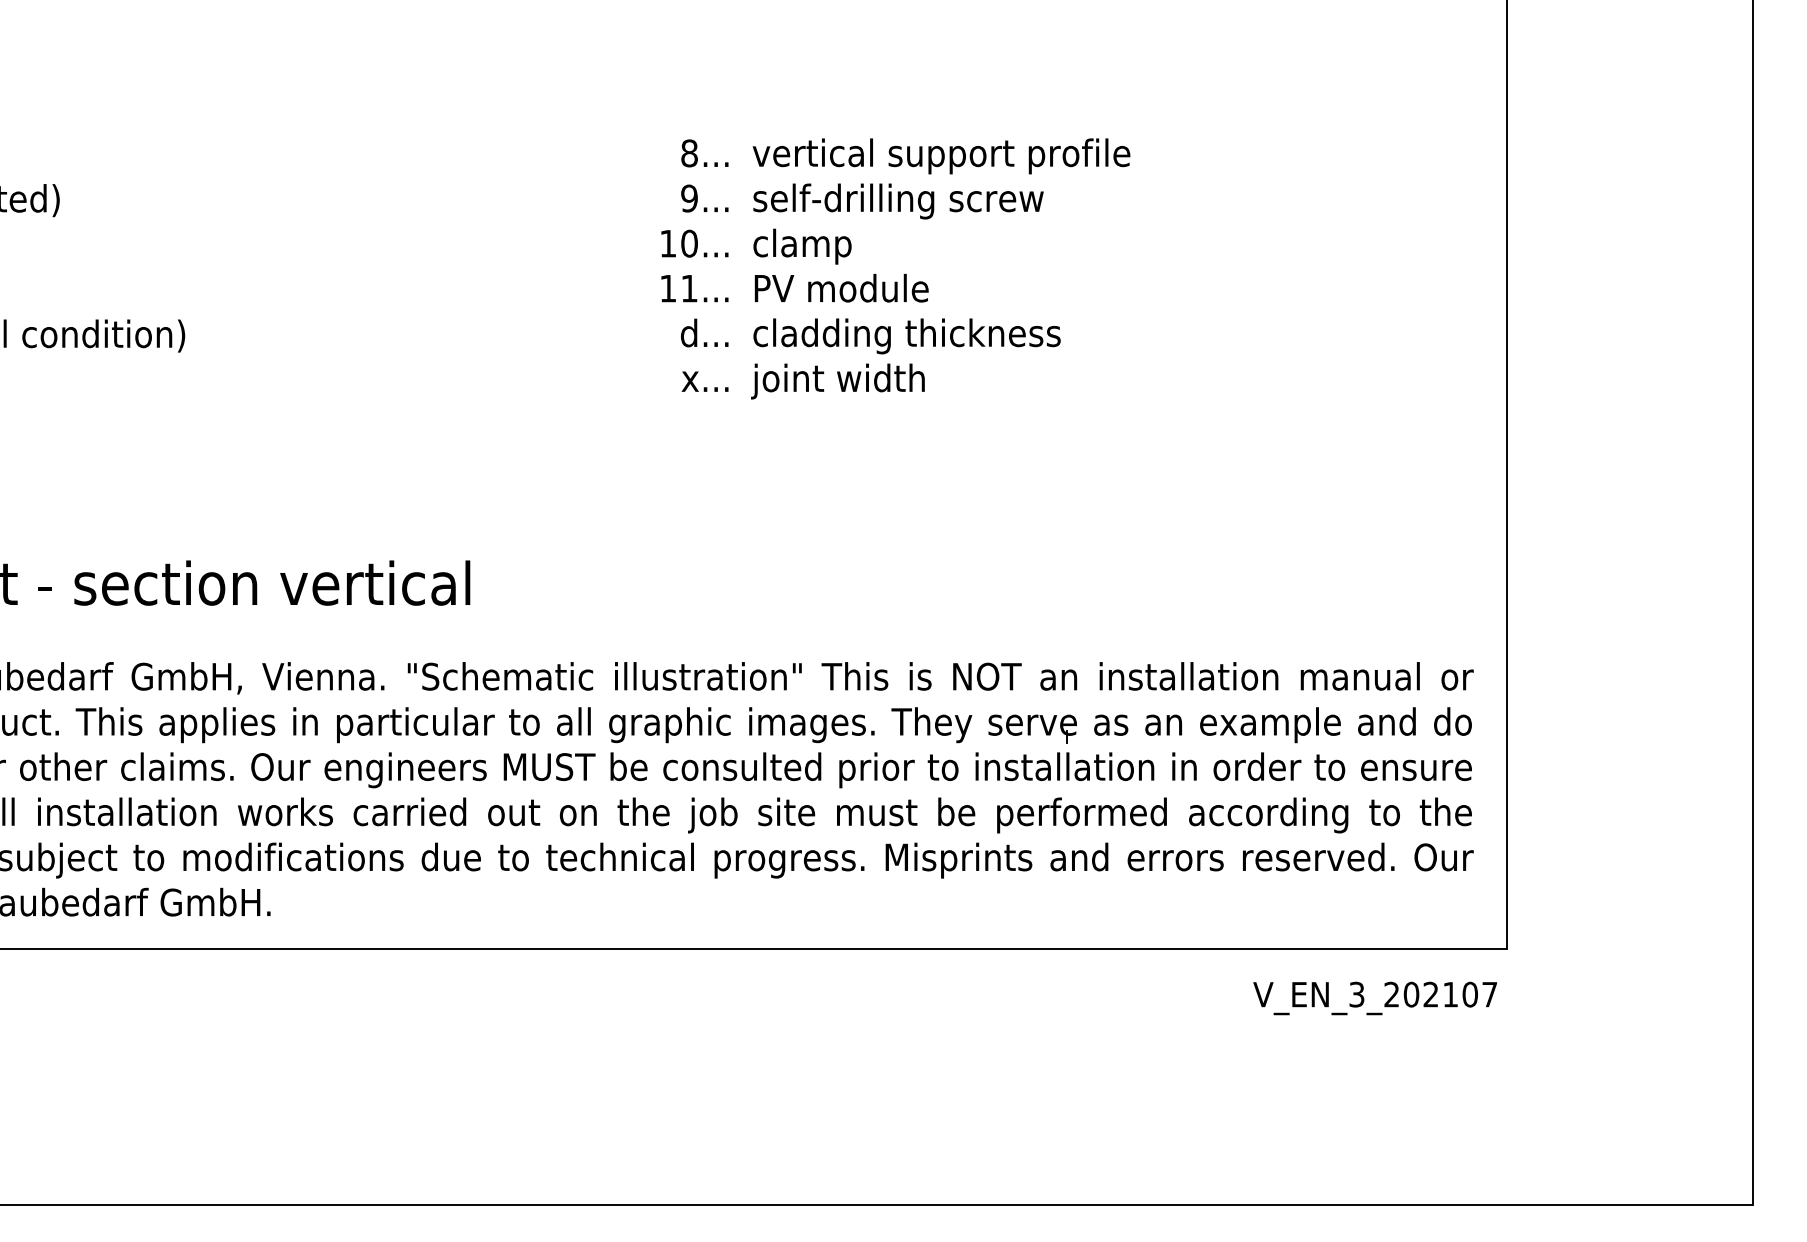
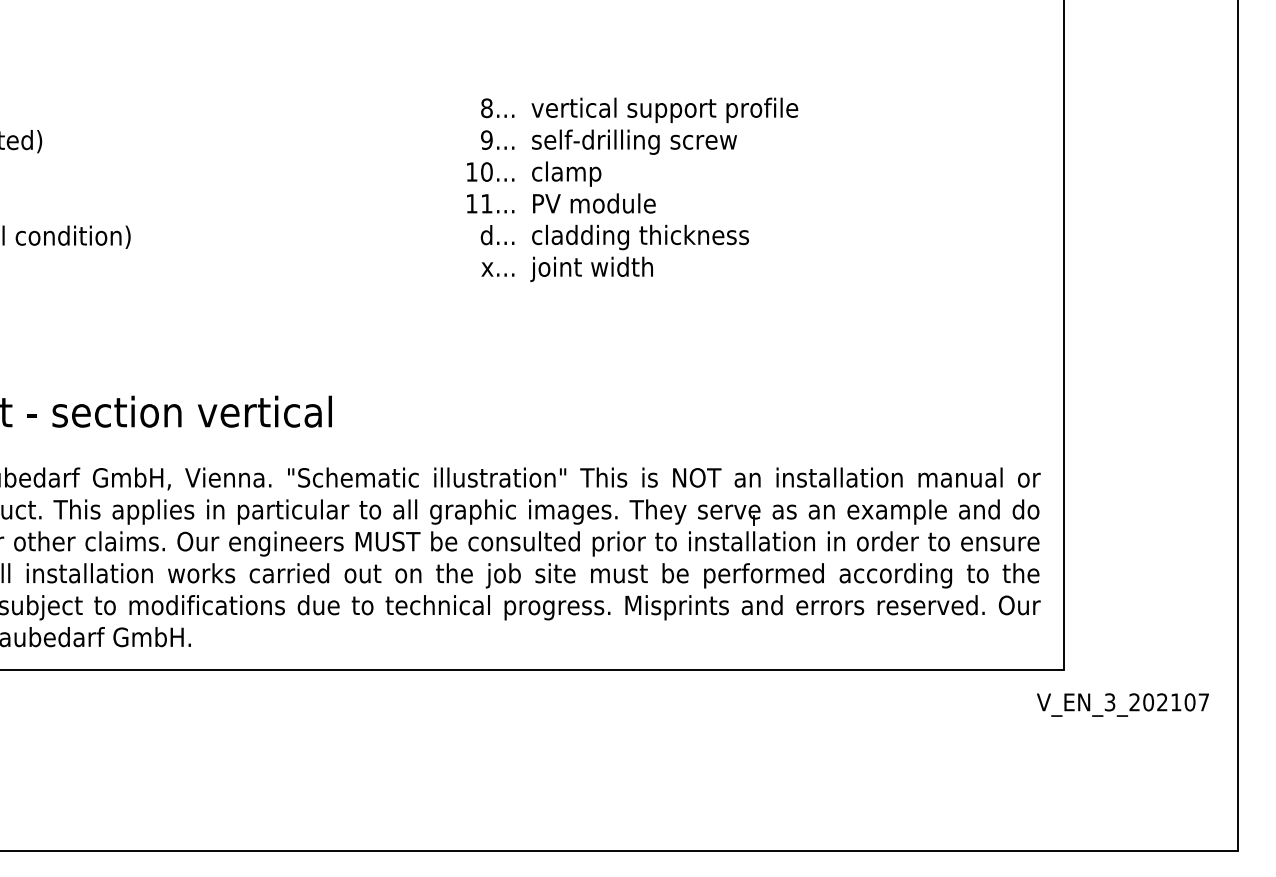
text: (1374, 998) -> (1122, 705), moved

